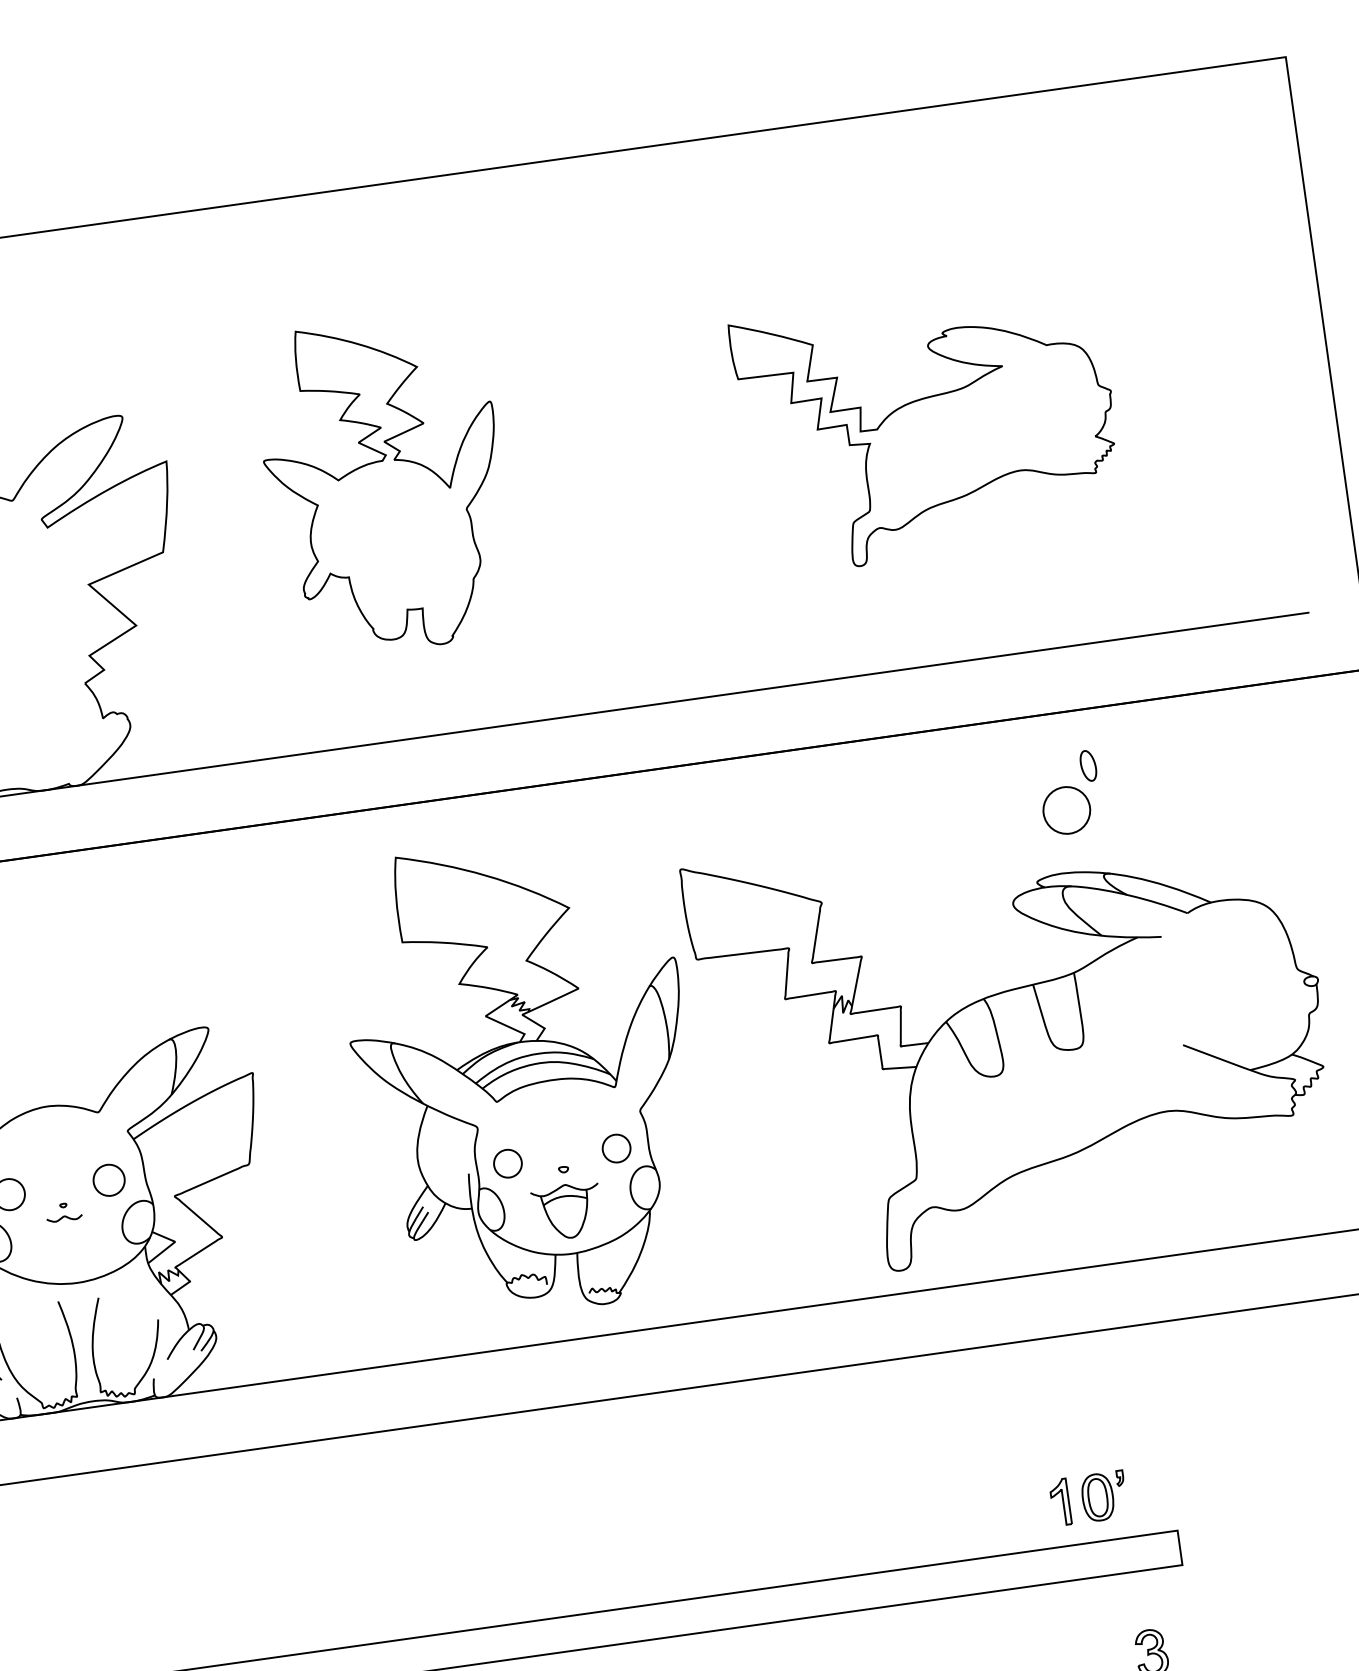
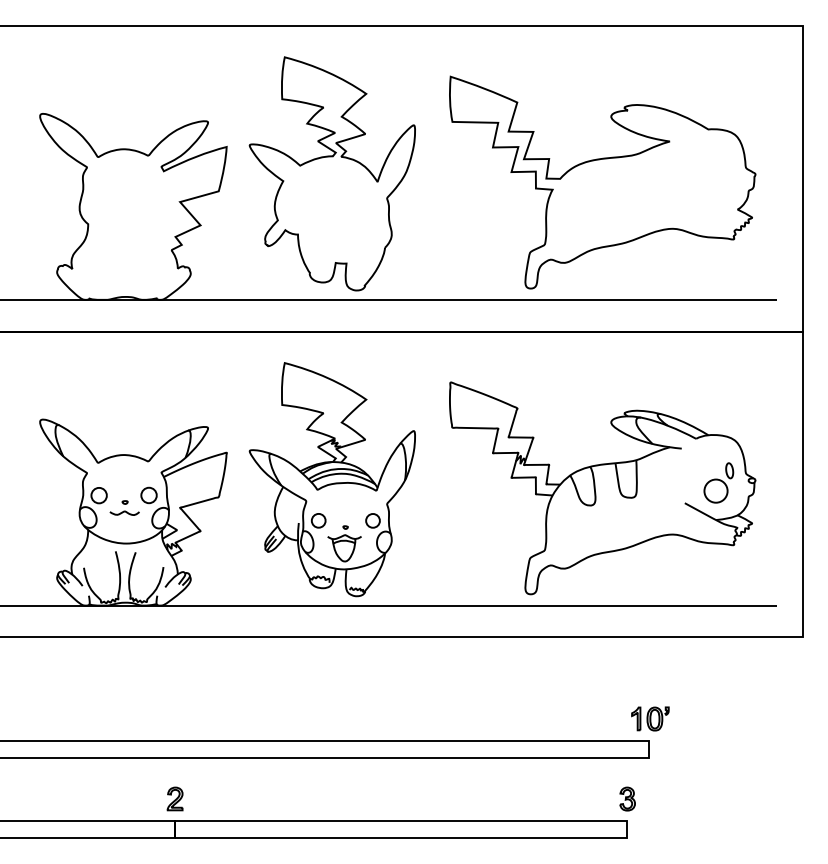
part: (928, 426) -> (602, 182), size x1.67
part: (383, 484) -> (331, 173), size x1.43
part: (1069, 792) -> (718, 482), moved
part: (521, 1077) -> (331, 479), moved
part: (63, 1211) -> (124, 507), size x1.67
part: (1088, 1497) -> (650, 718), moved

